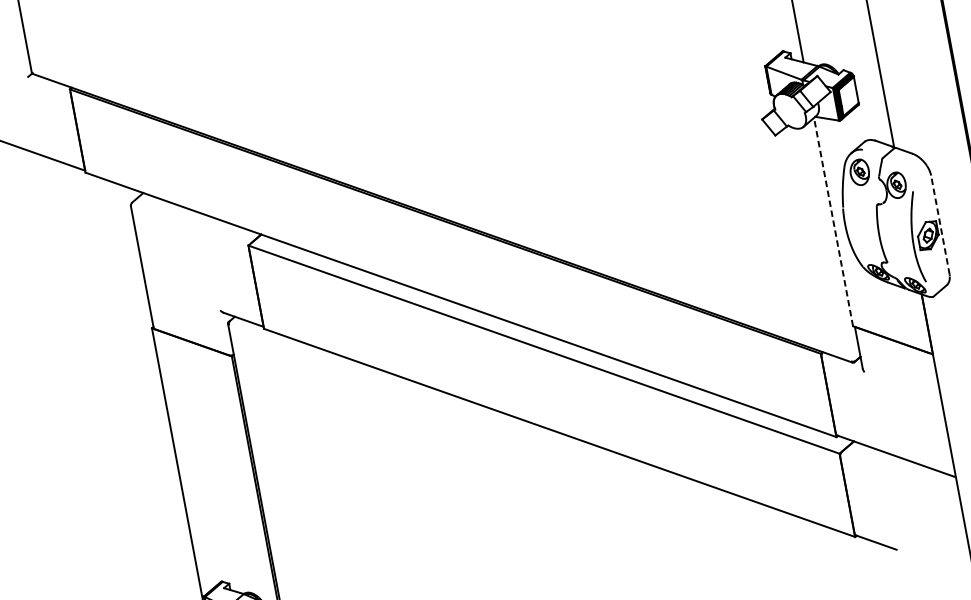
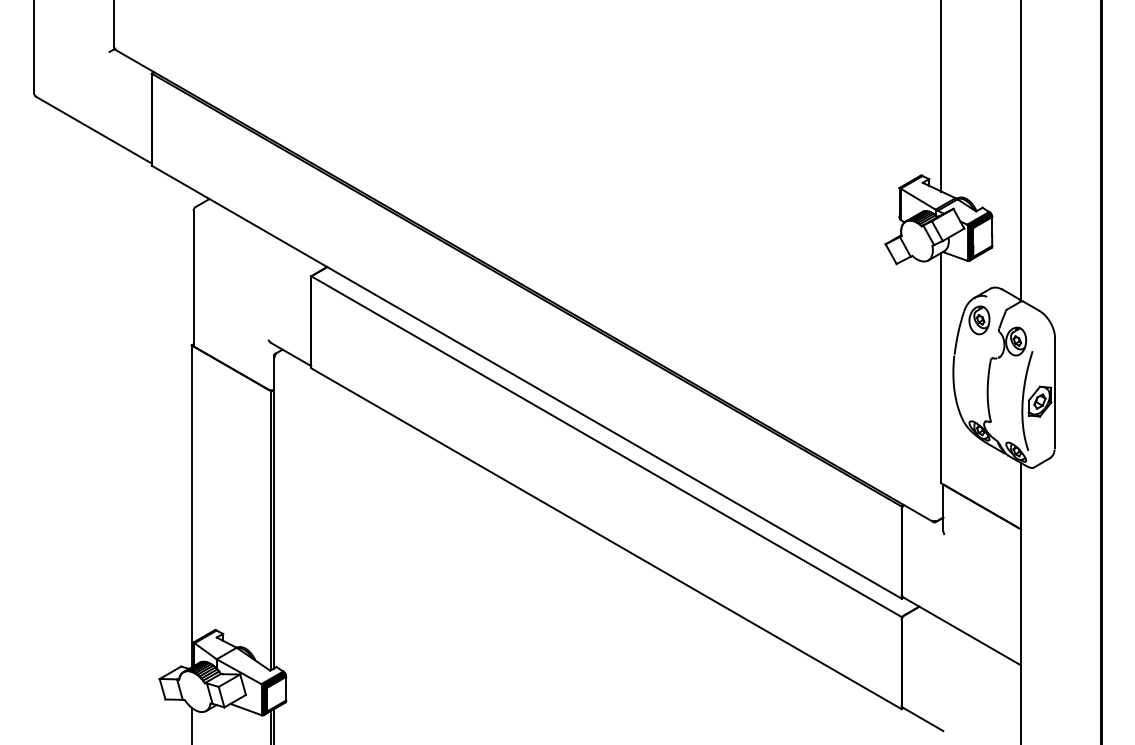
line: (833, 221) -> (941, 367), dashed -> solid
line: (940, 224) -> (1055, 392), dashed -> solid

